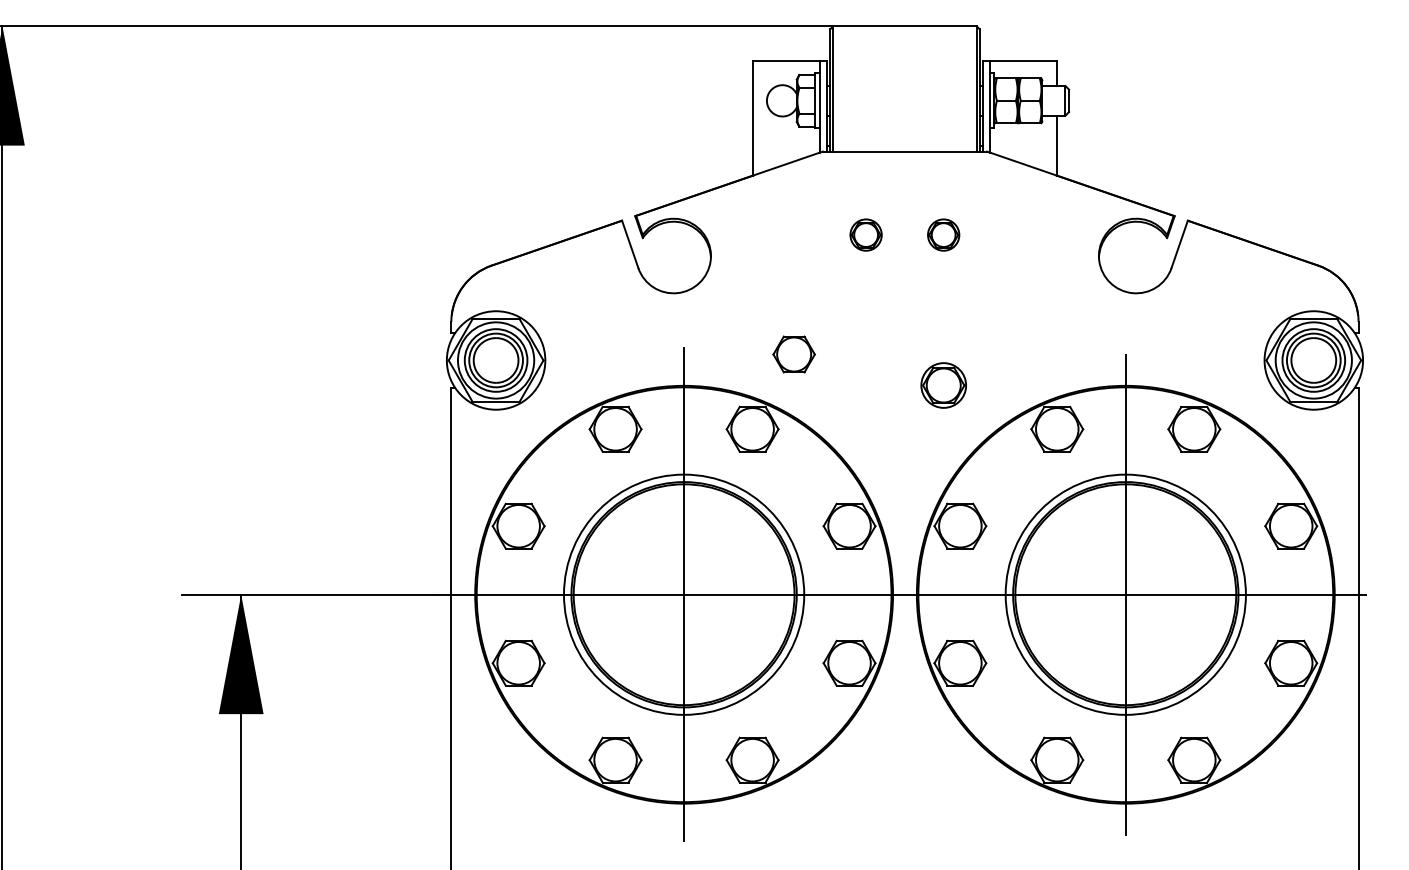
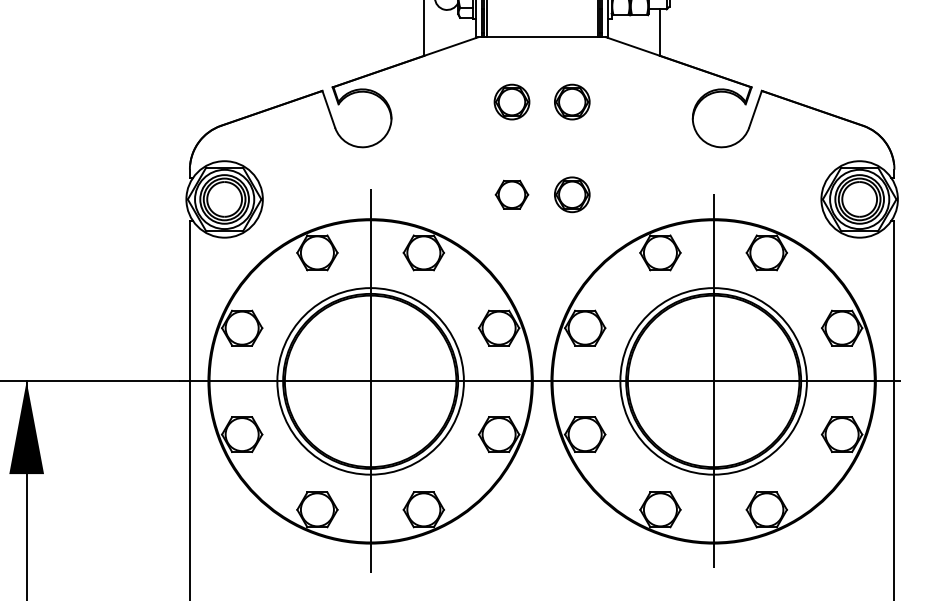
part: (865, 234) -> (511, 101), size x1.43
part: (943, 234) -> (572, 101), size x1.43
part: (793, 354) -> (511, 194), moved
part: (943, 385) -> (572, 194), moved

